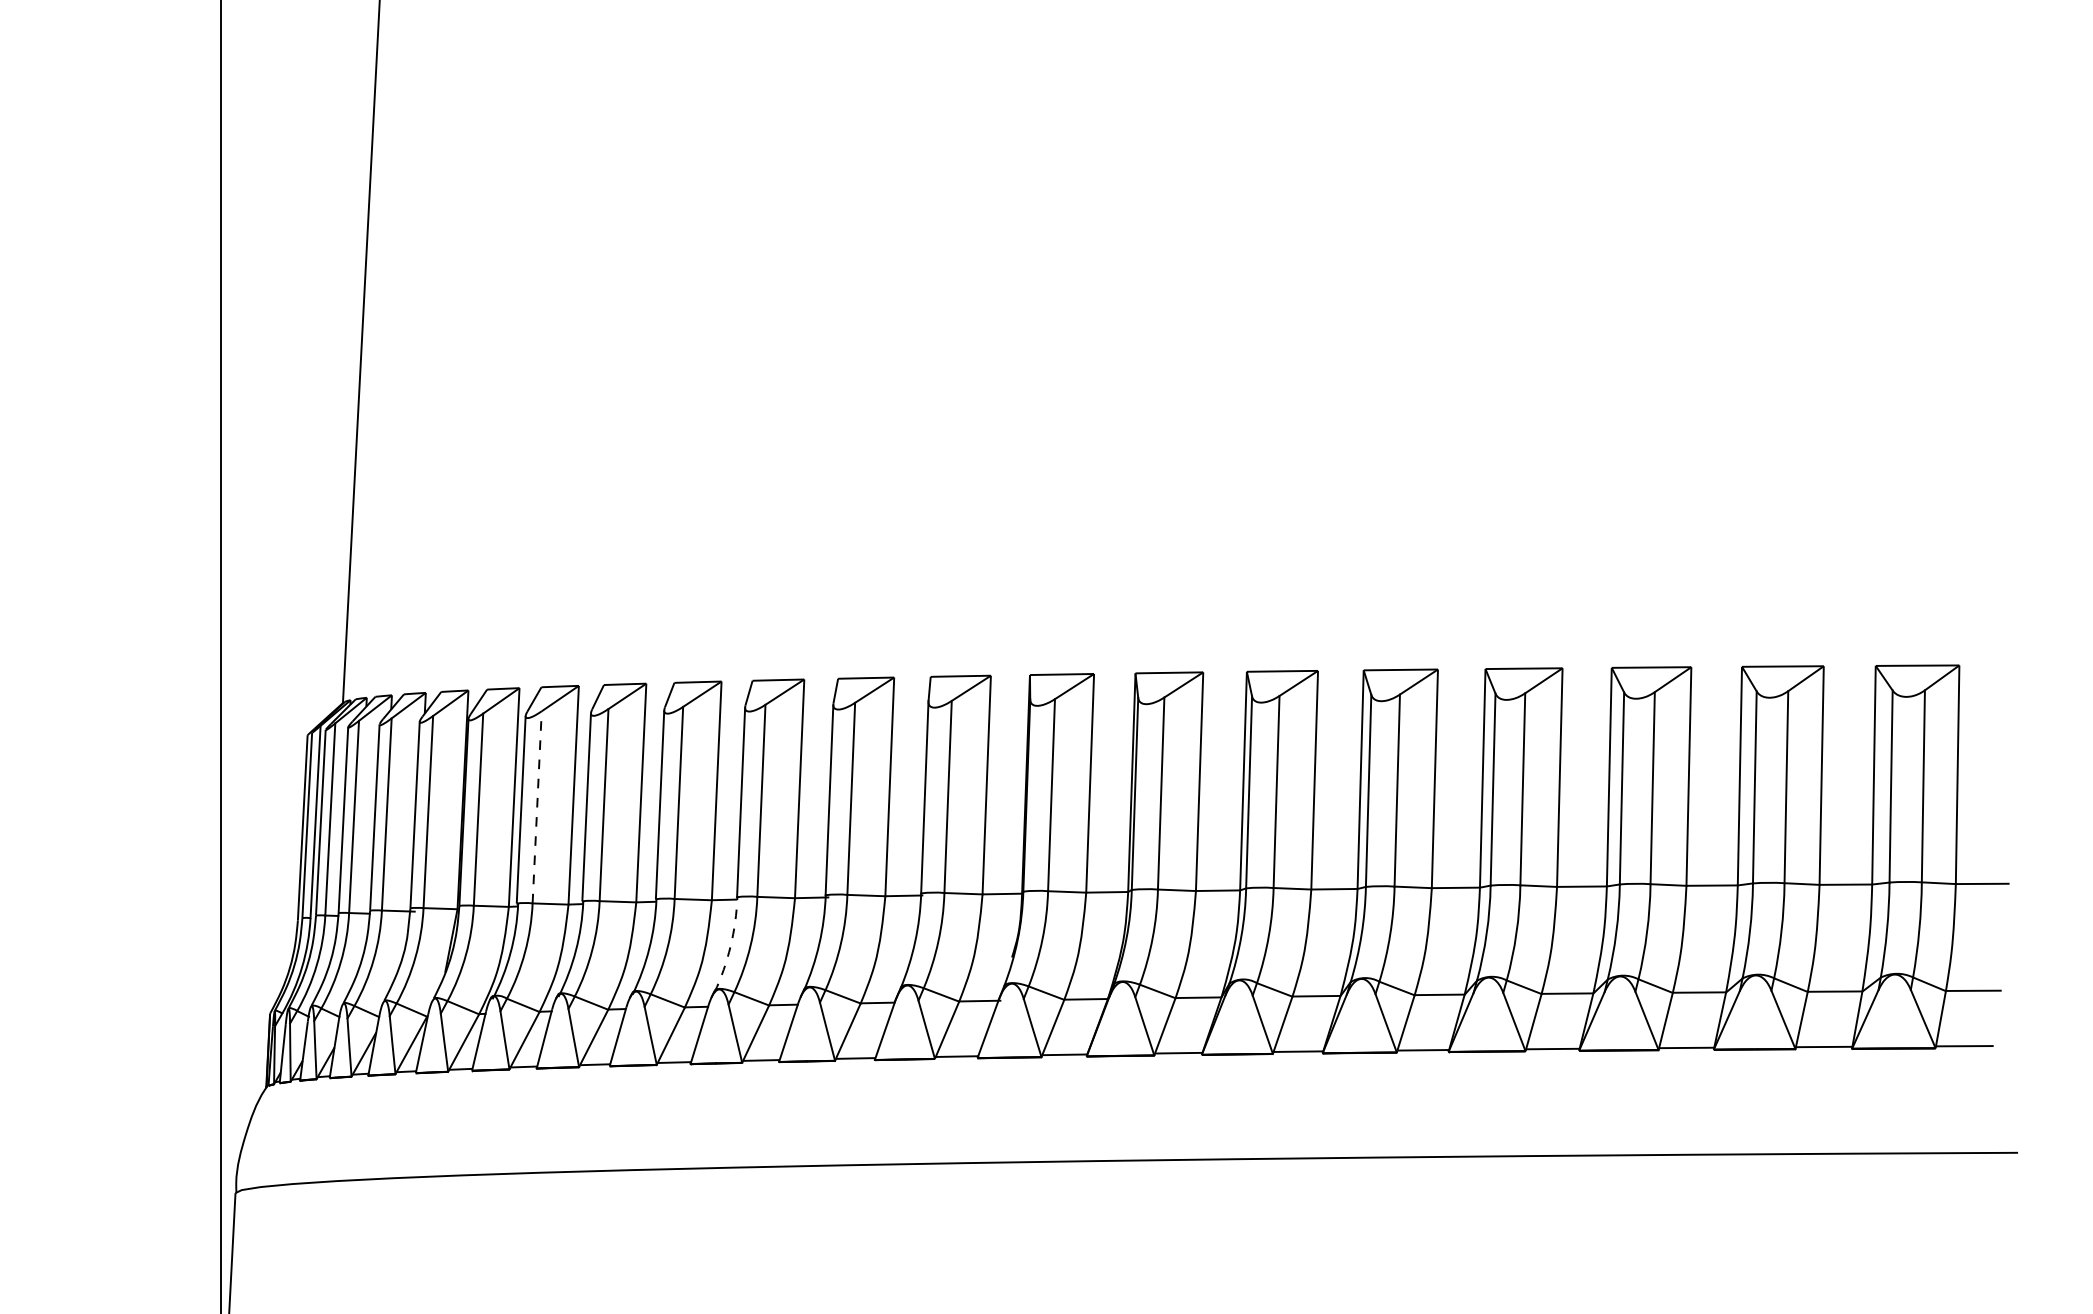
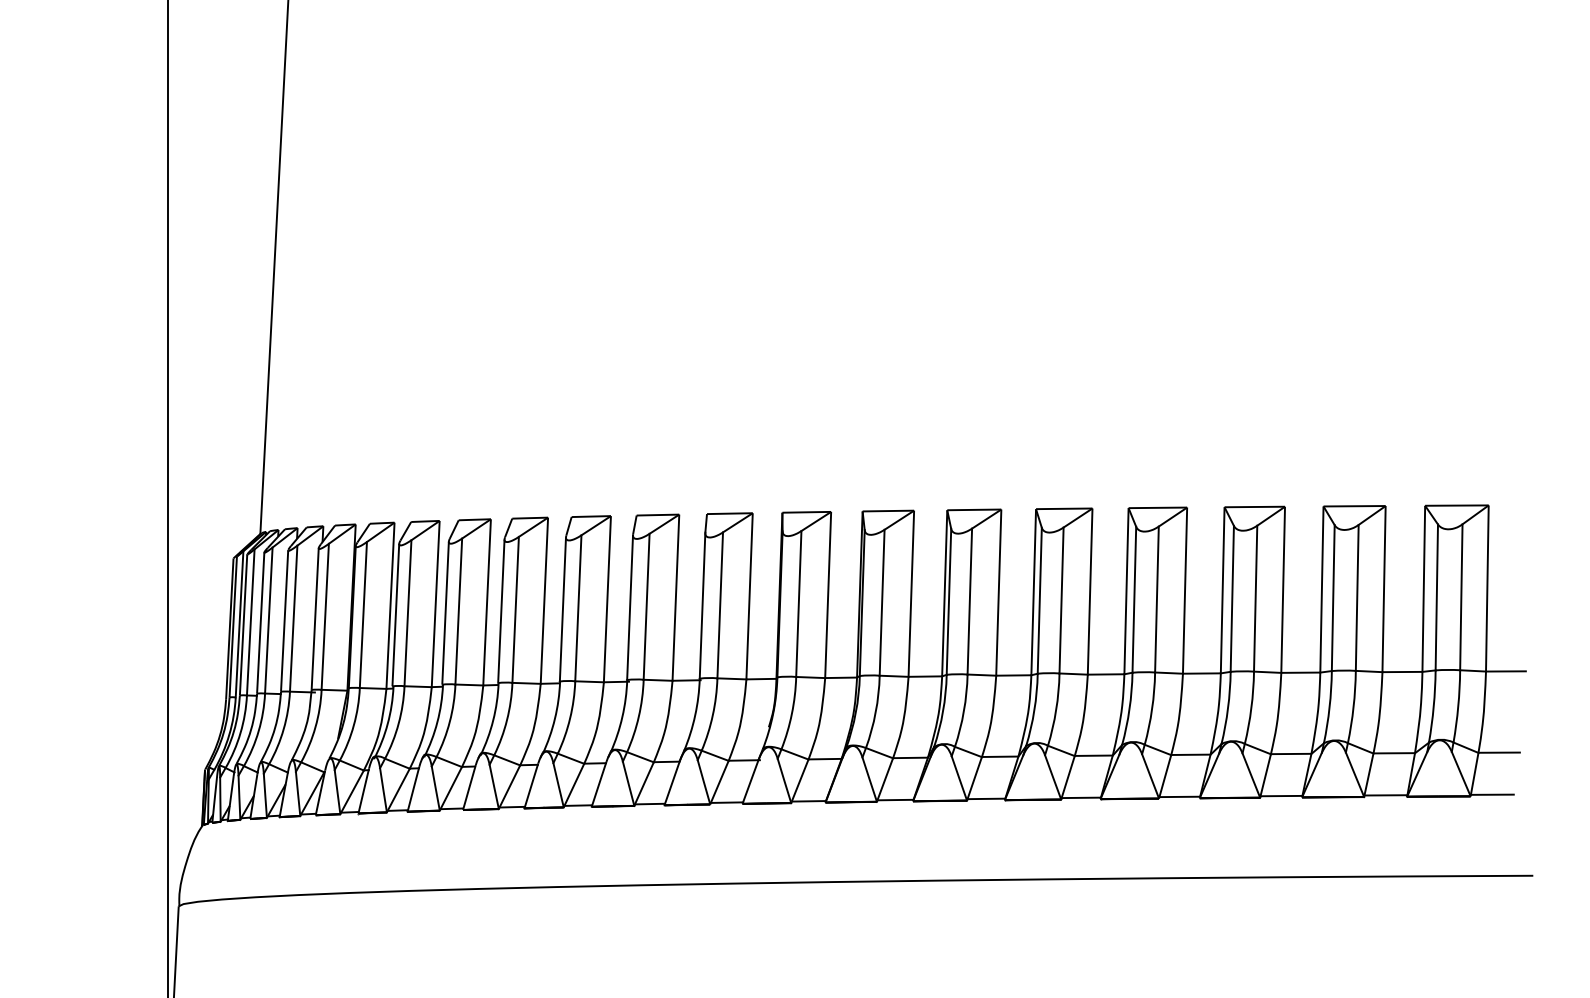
line: (537, 806) -> (408, 612), dashed -> solid
arc: (730, 946) -> (554, 718), dashed -> solid

